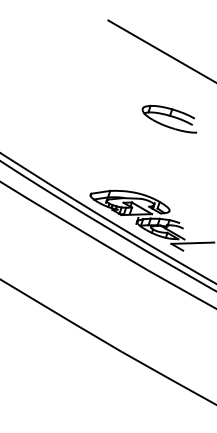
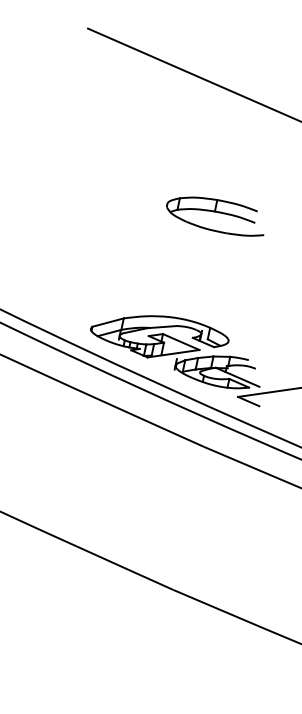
part: (169, 118) -> (214, 216), moved

